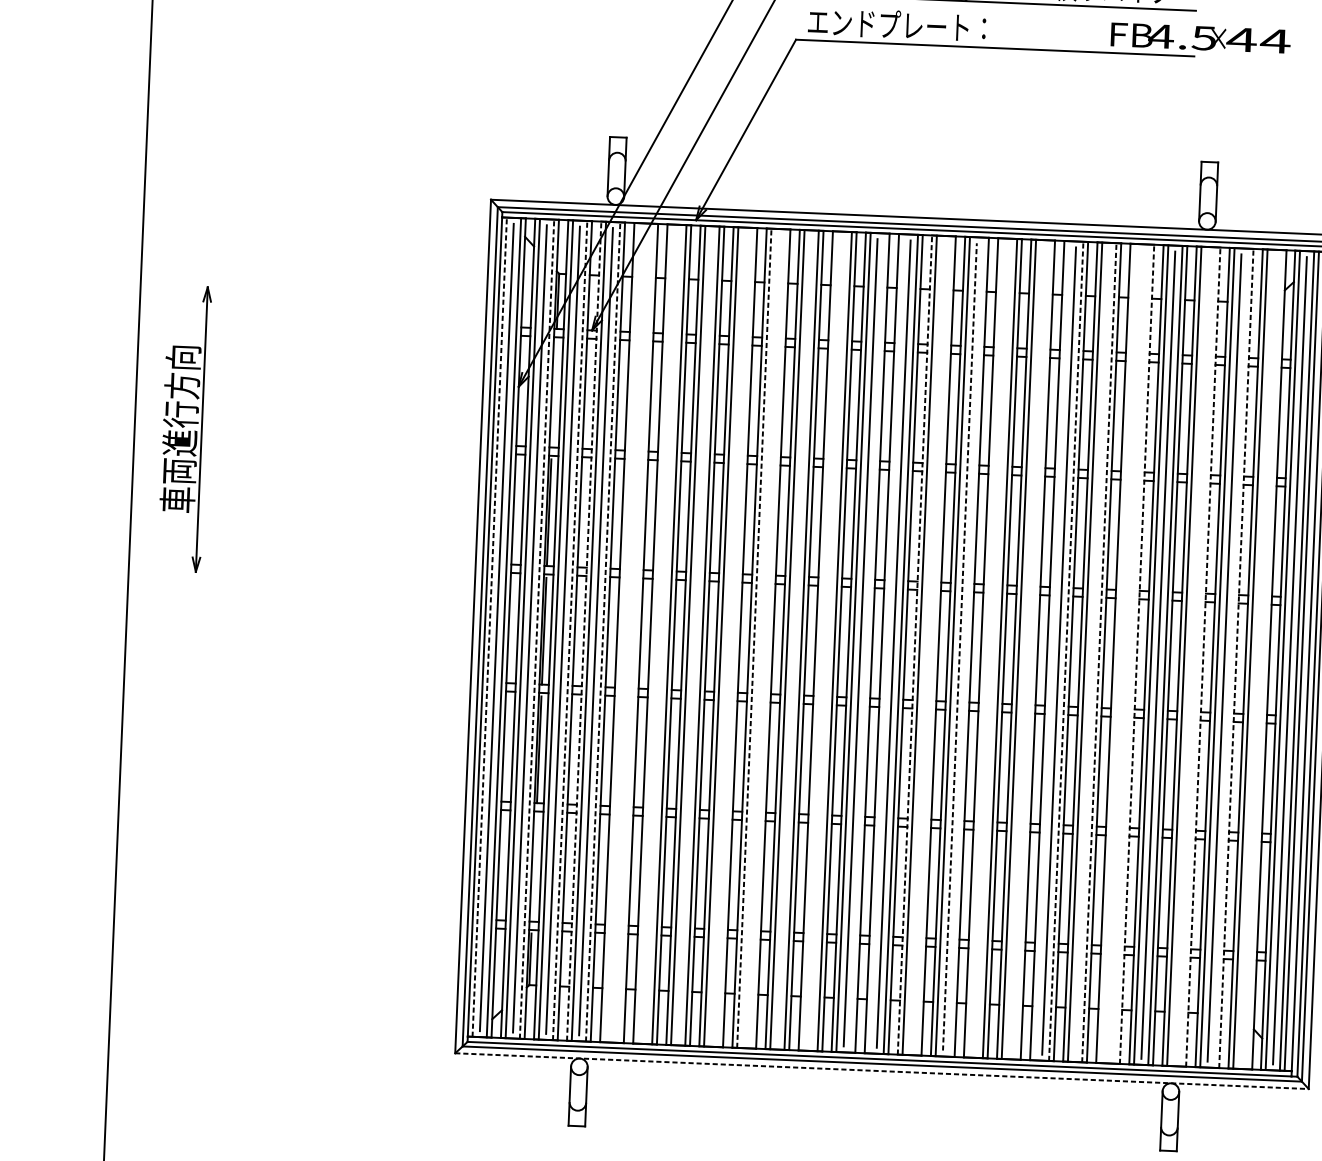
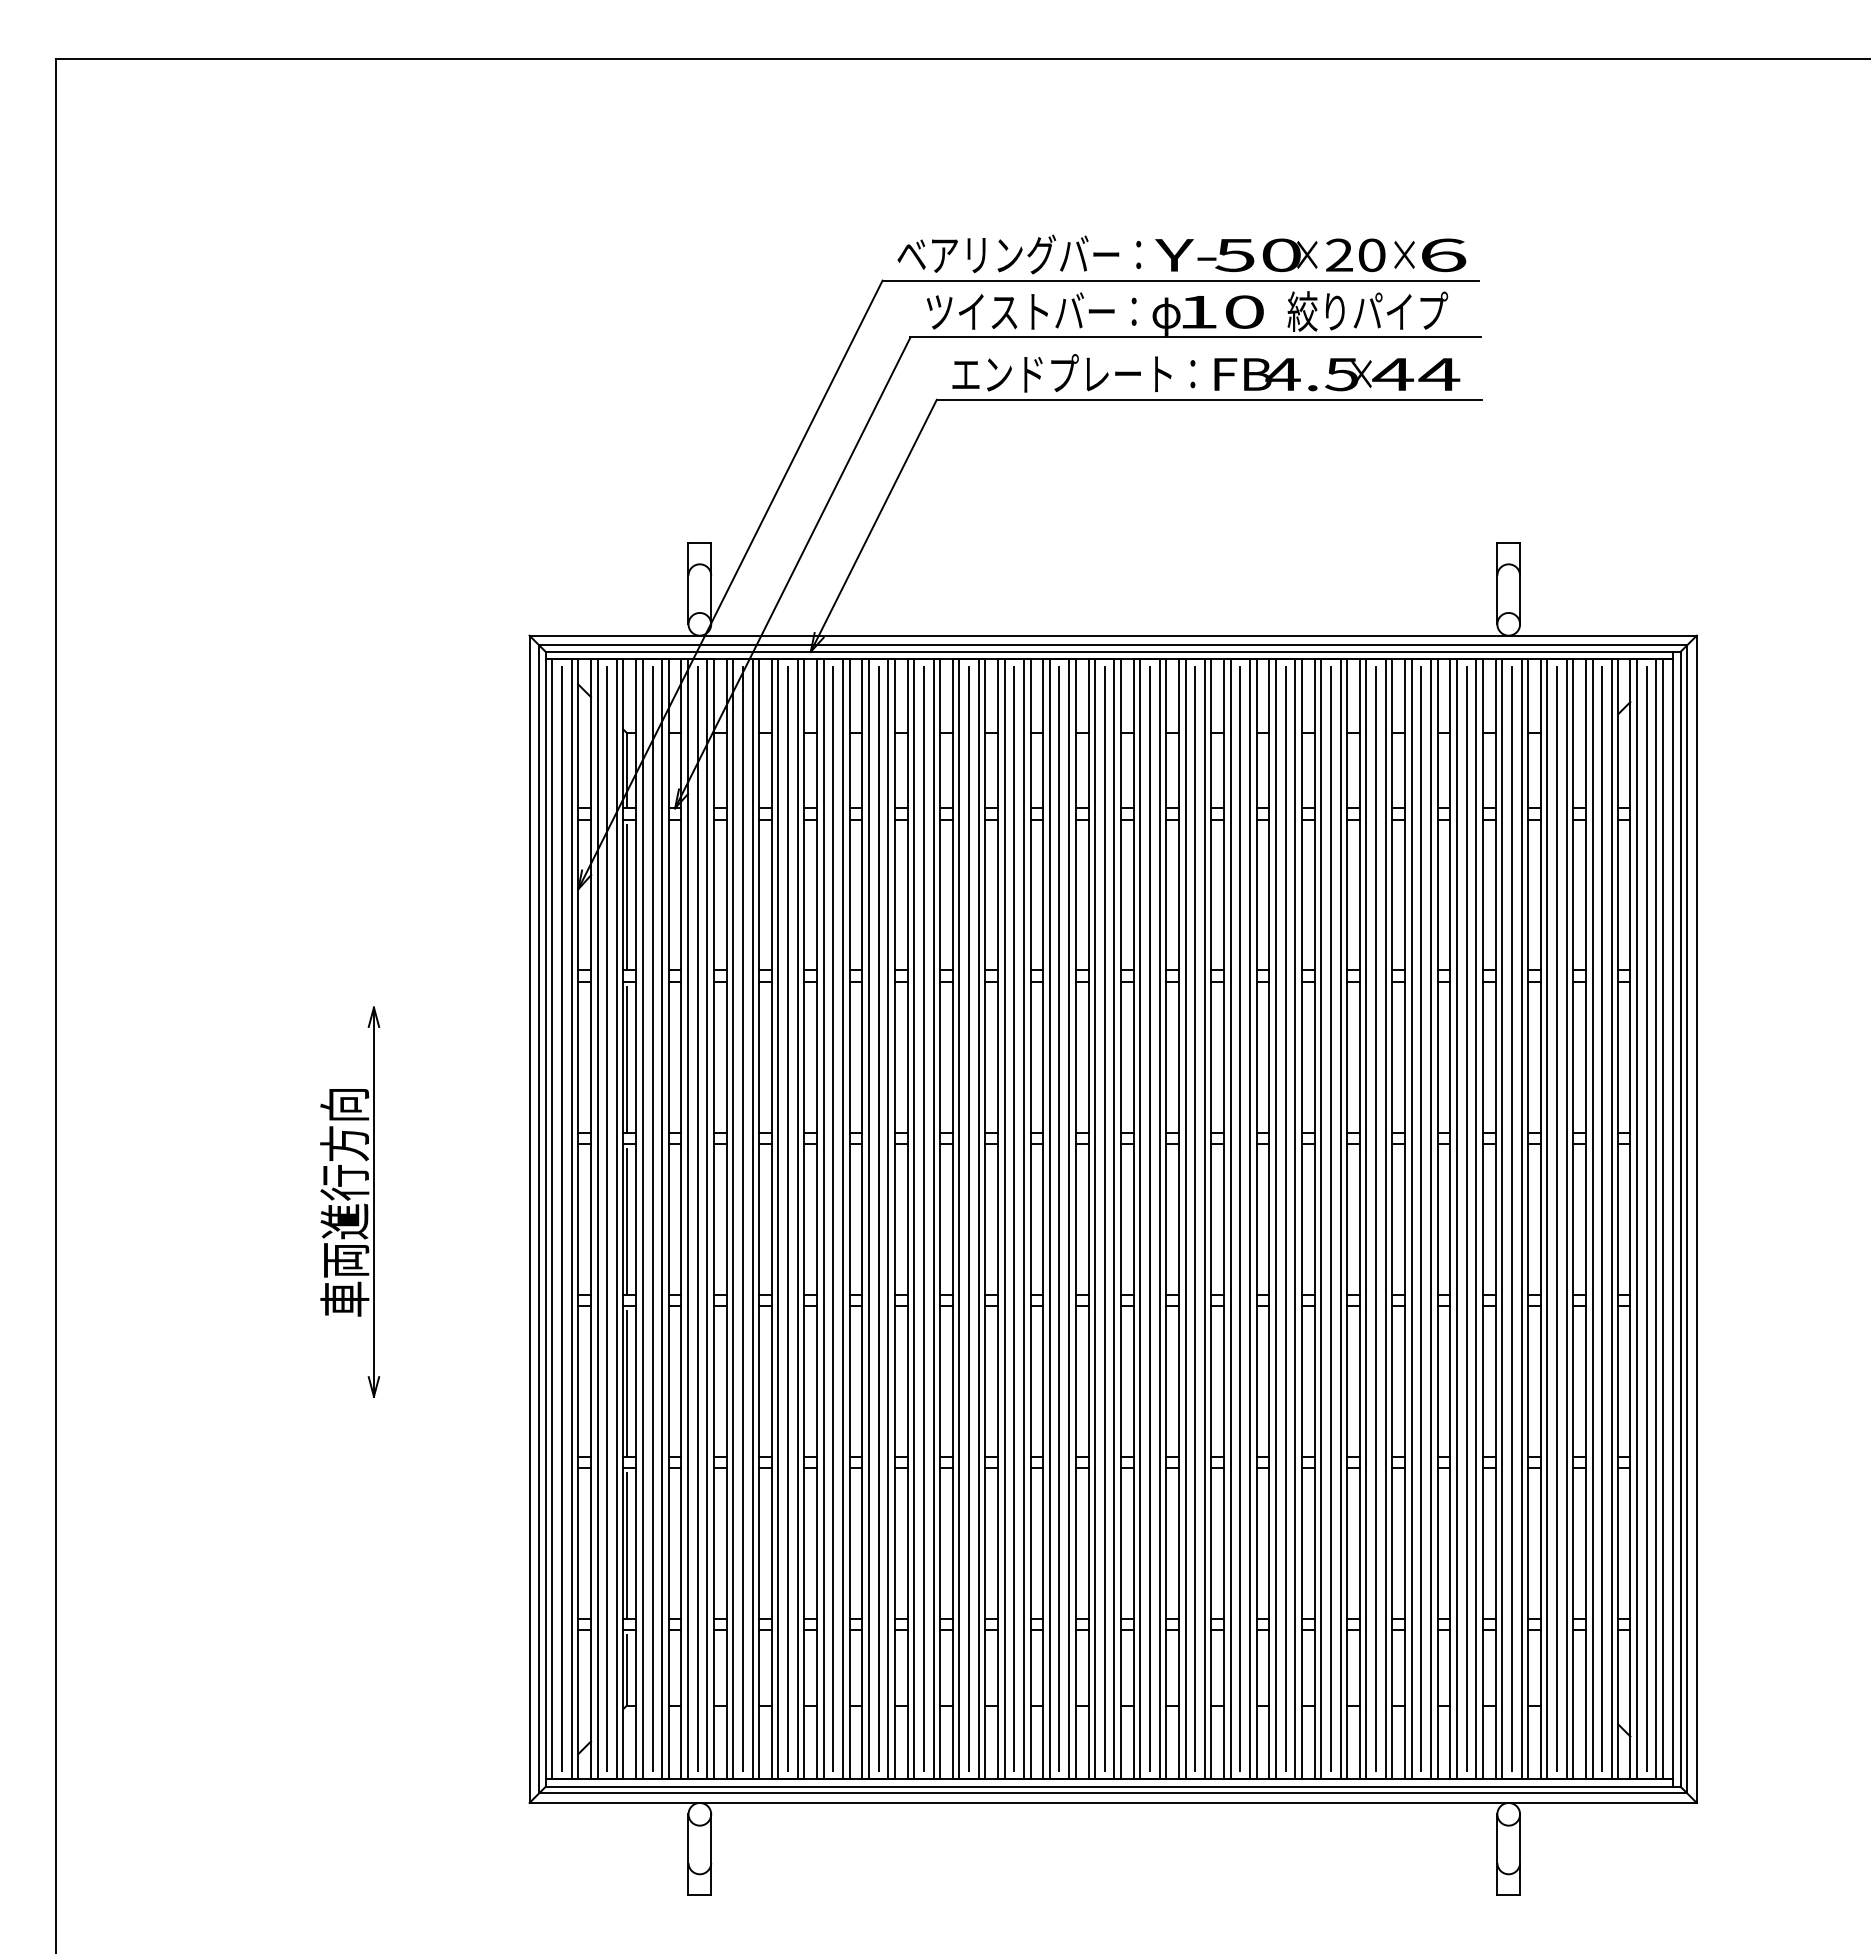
text: (1200, 38) -> (1337, 374), moved
line: (553, 394) -> (626, 897), added
part: (184, 428) -> (350, 1201), moved
line: (489, 626) -> (552, 1218), dashed -> solid
line: (536, 628) -> (616, 1218), dashed -> solid
line: (570, 629) -> (662, 1218), dashed -> solid
line: (584, 630) -> (681, 1218), dashed -> solid
line: (603, 631) -> (707, 1218), dashed -> solid
line: (622, 632) -> (733, 1219), added
line: (628, 633) -> (742, 1219), added
line: (636, 633) -> (752, 1219), added
line: (655, 634) -> (778, 1219), added
line: (662, 634) -> (788, 1219), added
line: (695, 635) -> (833, 1219), added
line: (728, 637) -> (878, 1219), added
line: (735, 637) -> (888, 1219), added
line: (754, 637) -> (914, 1218), dashed -> solid
line: (761, 638) -> (923, 1219), added
line: (768, 639) -> (933, 1219), added
line: (794, 640) -> (969, 1219), added
line: (820, 641) -> (1004, 1219), added
line: (827, 641) -> (1014, 1219), added
line: (867, 643) -> (1069, 1219), added
line: (886, 643) -> (1095, 1219), added
line: (914, 644) -> (1133, 1218), dashed -> solid
line: (927, 645) -> (1150, 1219), added
line: (933, 645) -> (1159, 1219), added
line: (960, 647) -> (1195, 1219), dashed -> solid
line: (967, 647) -> (1205, 1219), added
line: (985, 648) -> (1230, 1219), added
line: (992, 648) -> (1240, 1219), added
line: (1025, 649) -> (1285, 1219), added
line: (1033, 650) -> (1295, 1219), added
line: (1052, 650) -> (1321, 1219), added
line: (1066, 650) -> (1340, 1218), dashed -> solid
line: (1092, 652) -> (1376, 1219), added
line: (1099, 652) -> (1385, 1218), dashed -> solid
line: (1118, 653) -> (1411, 1219), added
line: (1125, 653) -> (1421, 1219), added
line: (1137, 653) -> (1437, 1218), dashed -> solid
line: (1132, 654) -> (1431, 1219), added
line: (1191, 656) -> (1511, 1219), added
line: (1203, 656) -> (1528, 1218), dashed -> solid
line: (1198, 657) -> (1521, 1219), added
line: (1236, 657) -> (1573, 1218), dashed -> solid
line: (1231, 658) -> (1566, 1219), added
line: (1257, 659) -> (1602, 1219), added
line: (1264, 659) -> (1611, 1219), added
line: (534, 868) -> (626, 1545), added
line: (882, 1070) -> (1113, 1802), dashed -> solid

